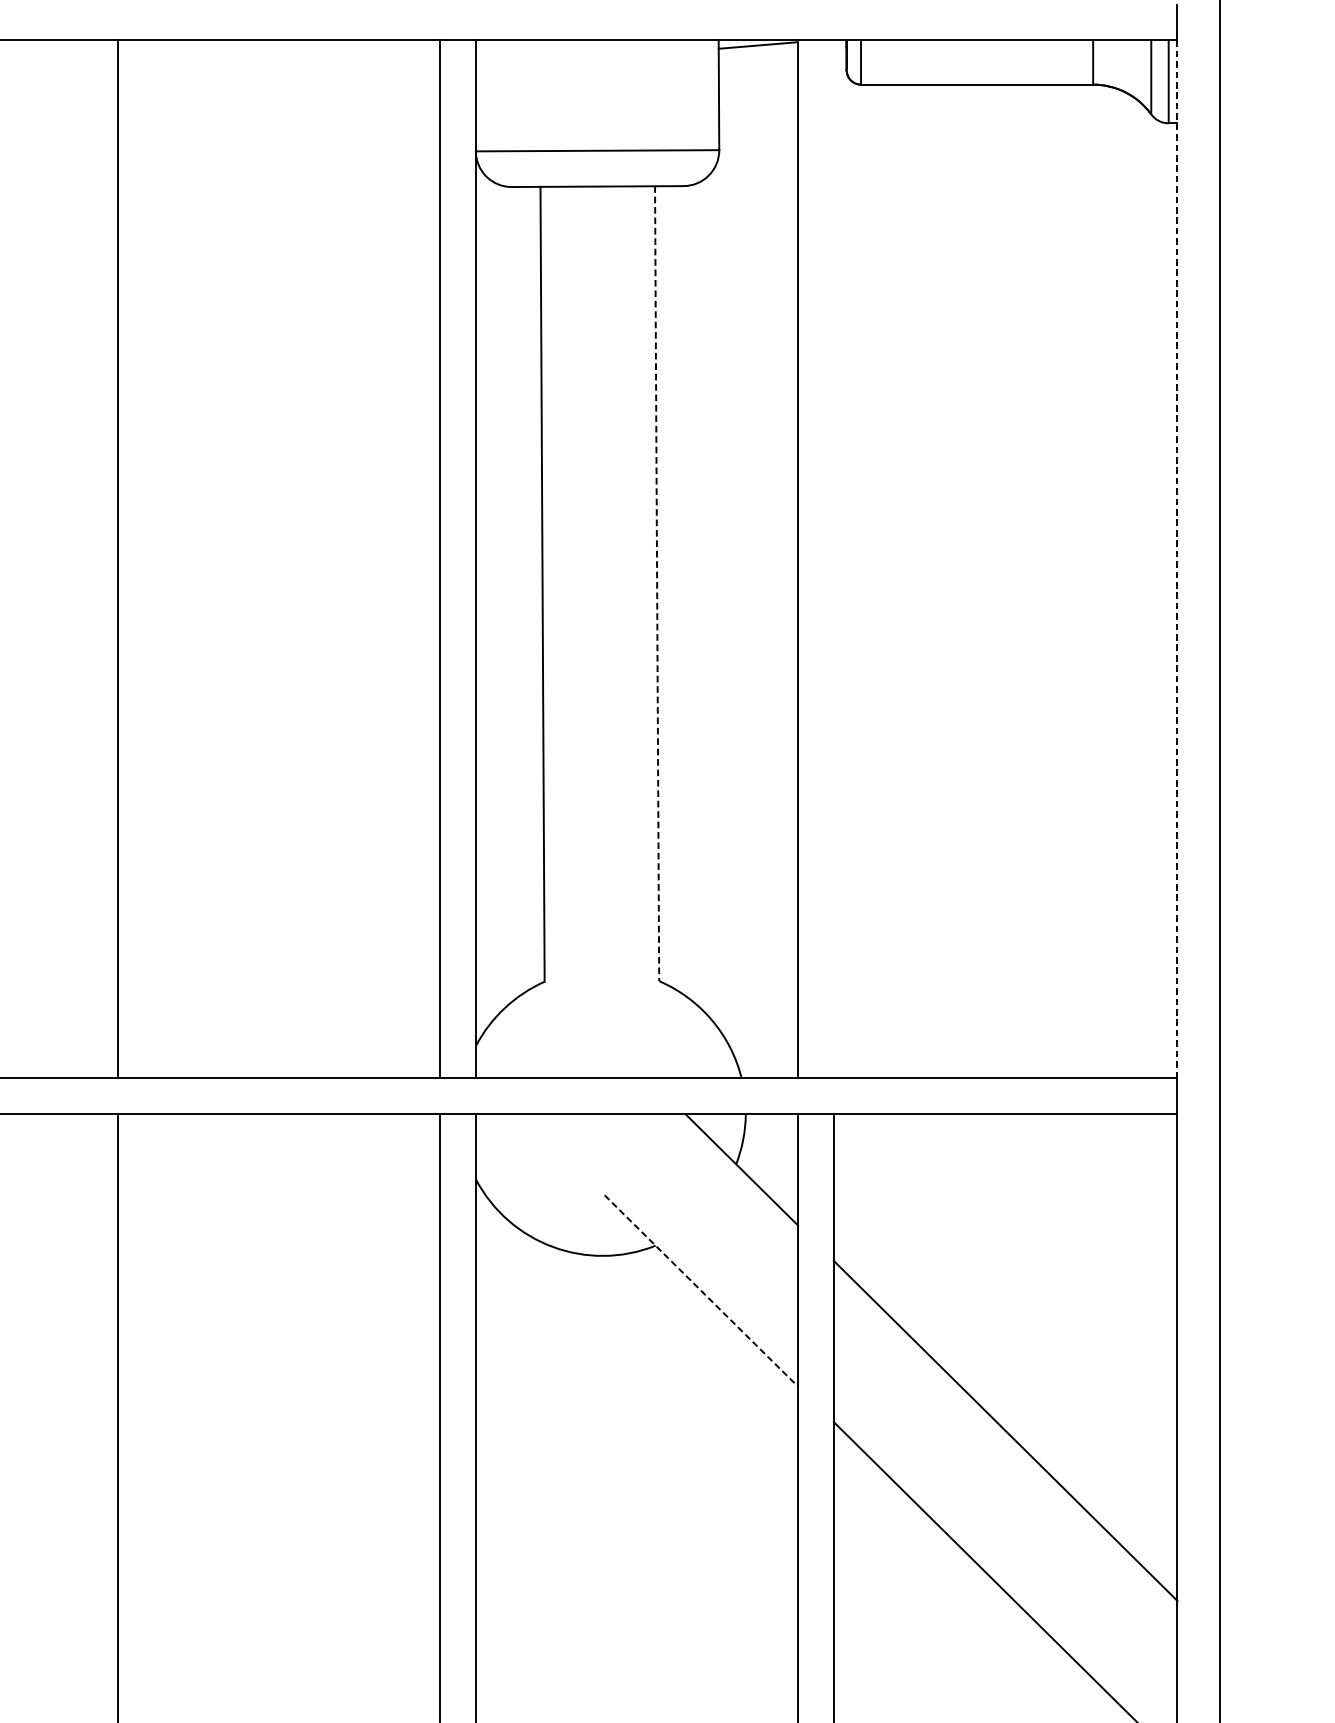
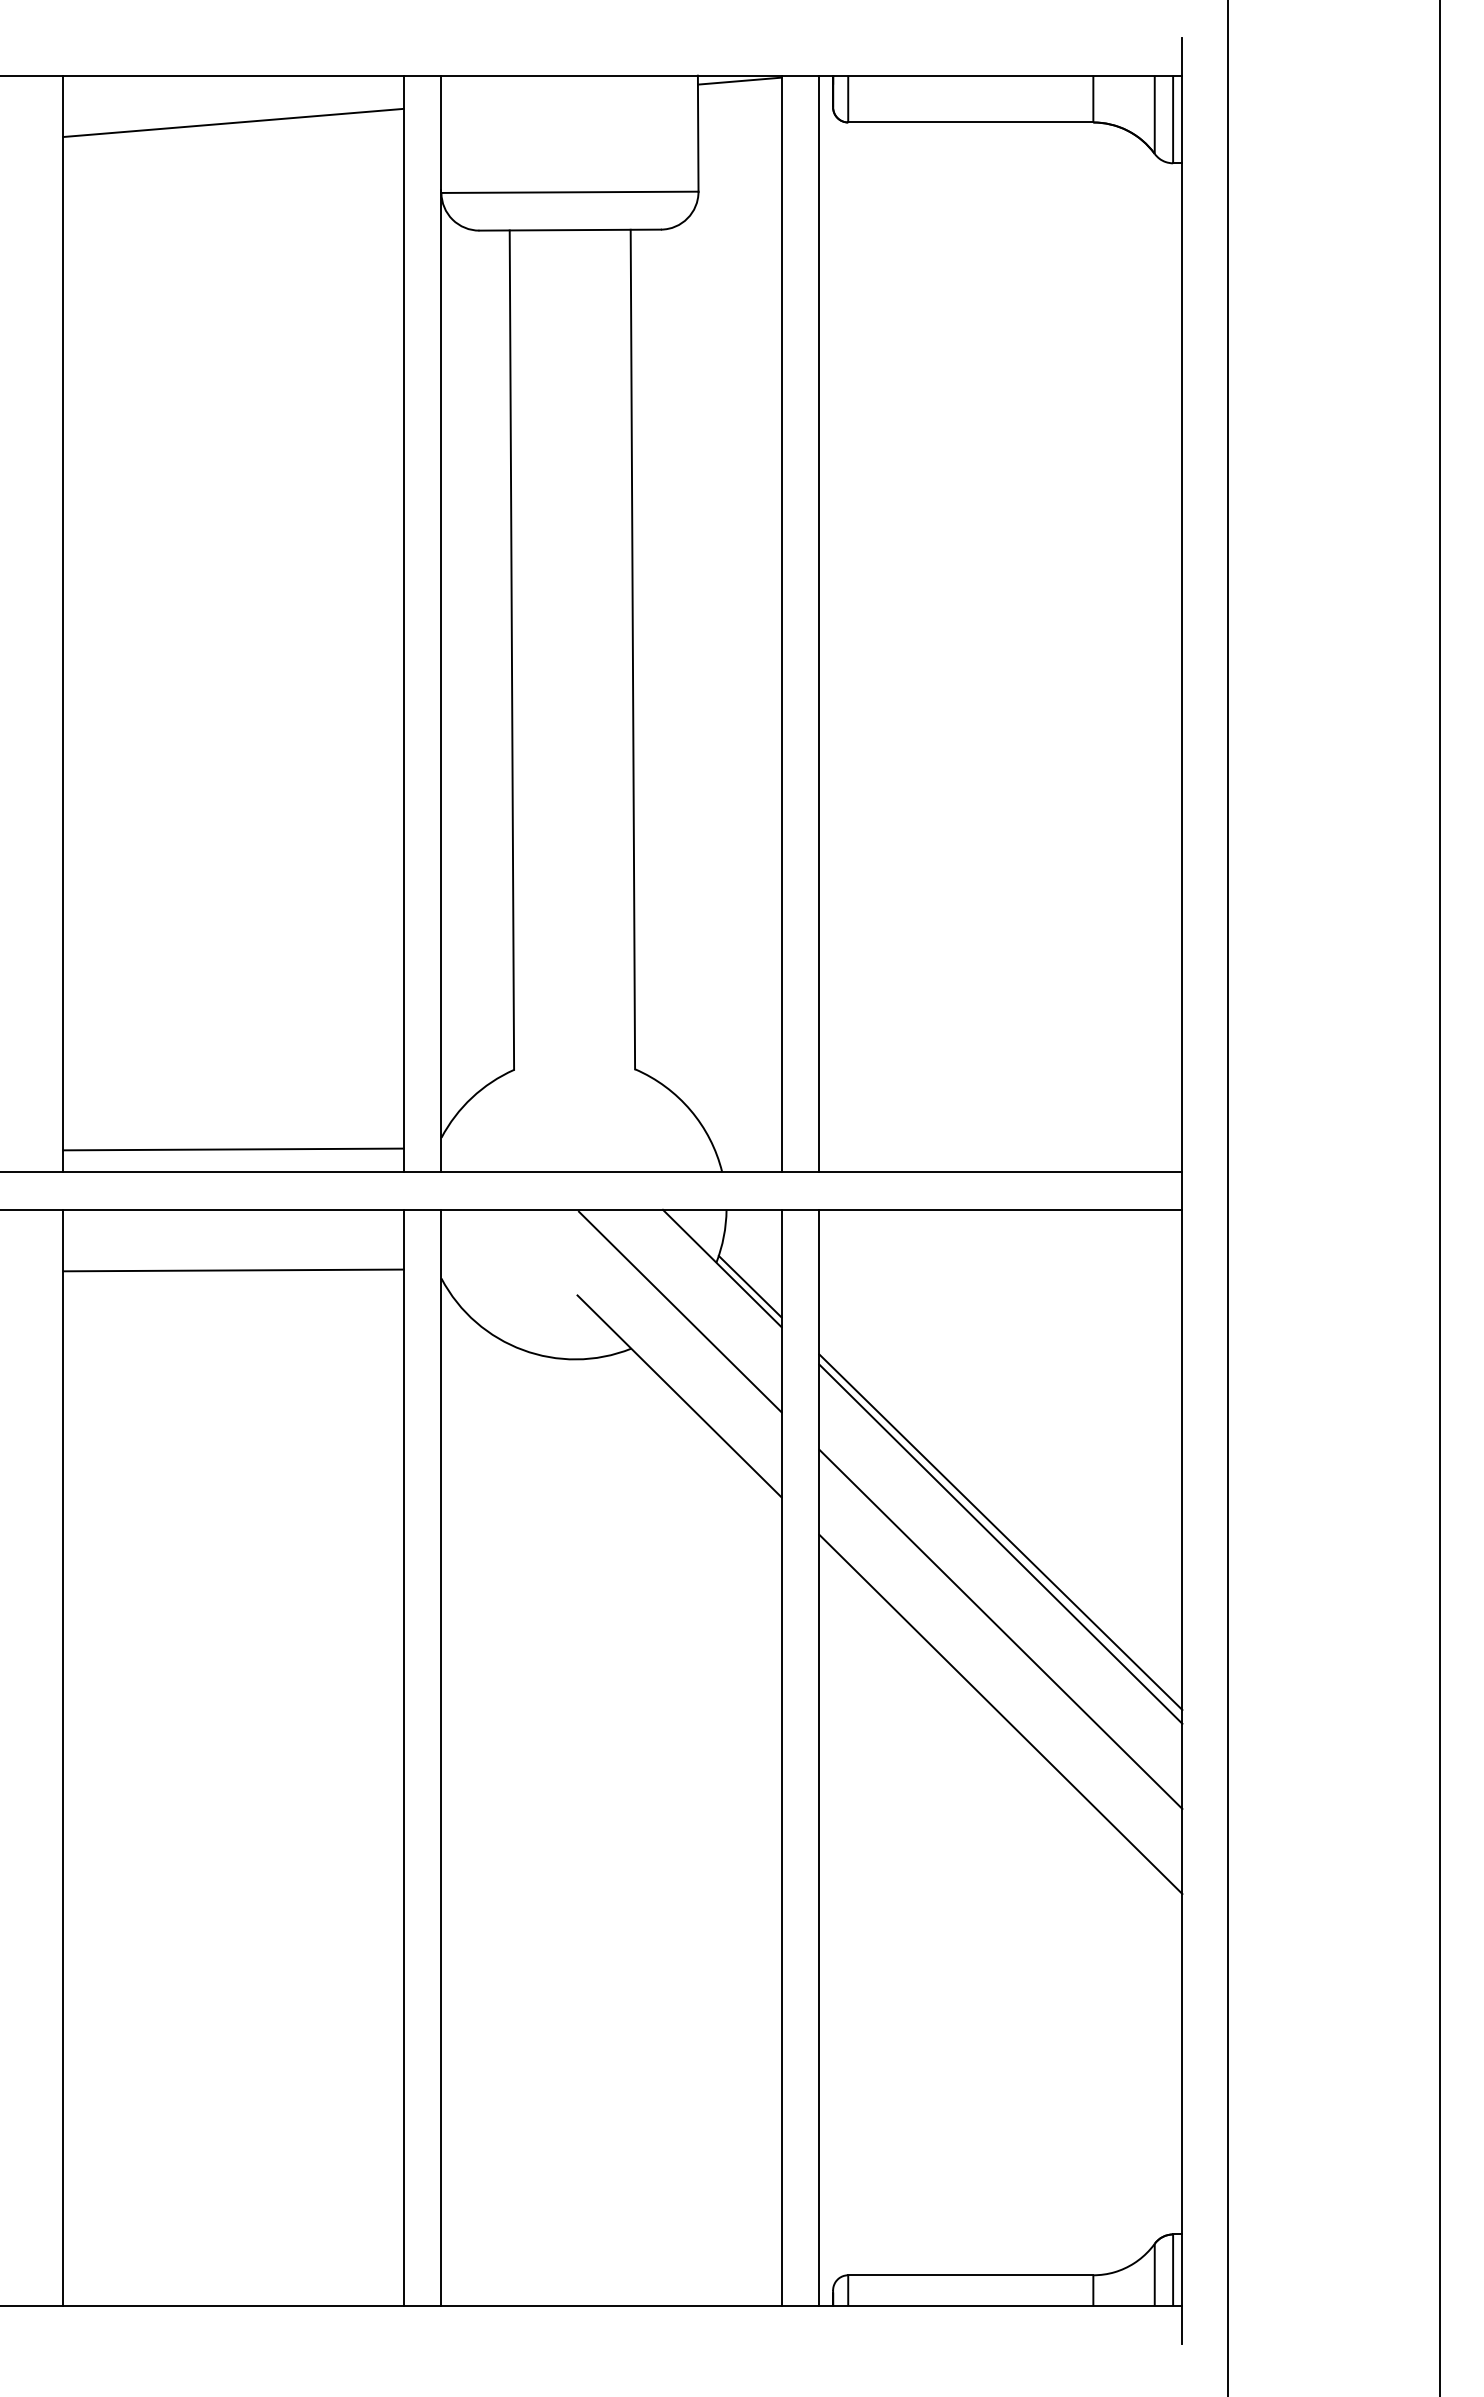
line: (278, 84) -> (233, 122), added
line: (833, 559) -> (819, 623), added
line: (1177, 560) -> (1182, 624), dashed -> solid
line: (656, 583) -> (632, 649), dashed -> solid
line: (278, 1057) -> (233, 1149), added
line: (278, 1171) -> (233, 1270), added
line: (767, 1186) -> (749, 1286), added
line: (701, 1210) -> (679, 1311), added
line: (701, 1291) -> (679, 1396), dashed -> solid
line: (1005, 1419) -> (1000, 1532), added
line: (1005, 1510) -> (1000, 1628), added

